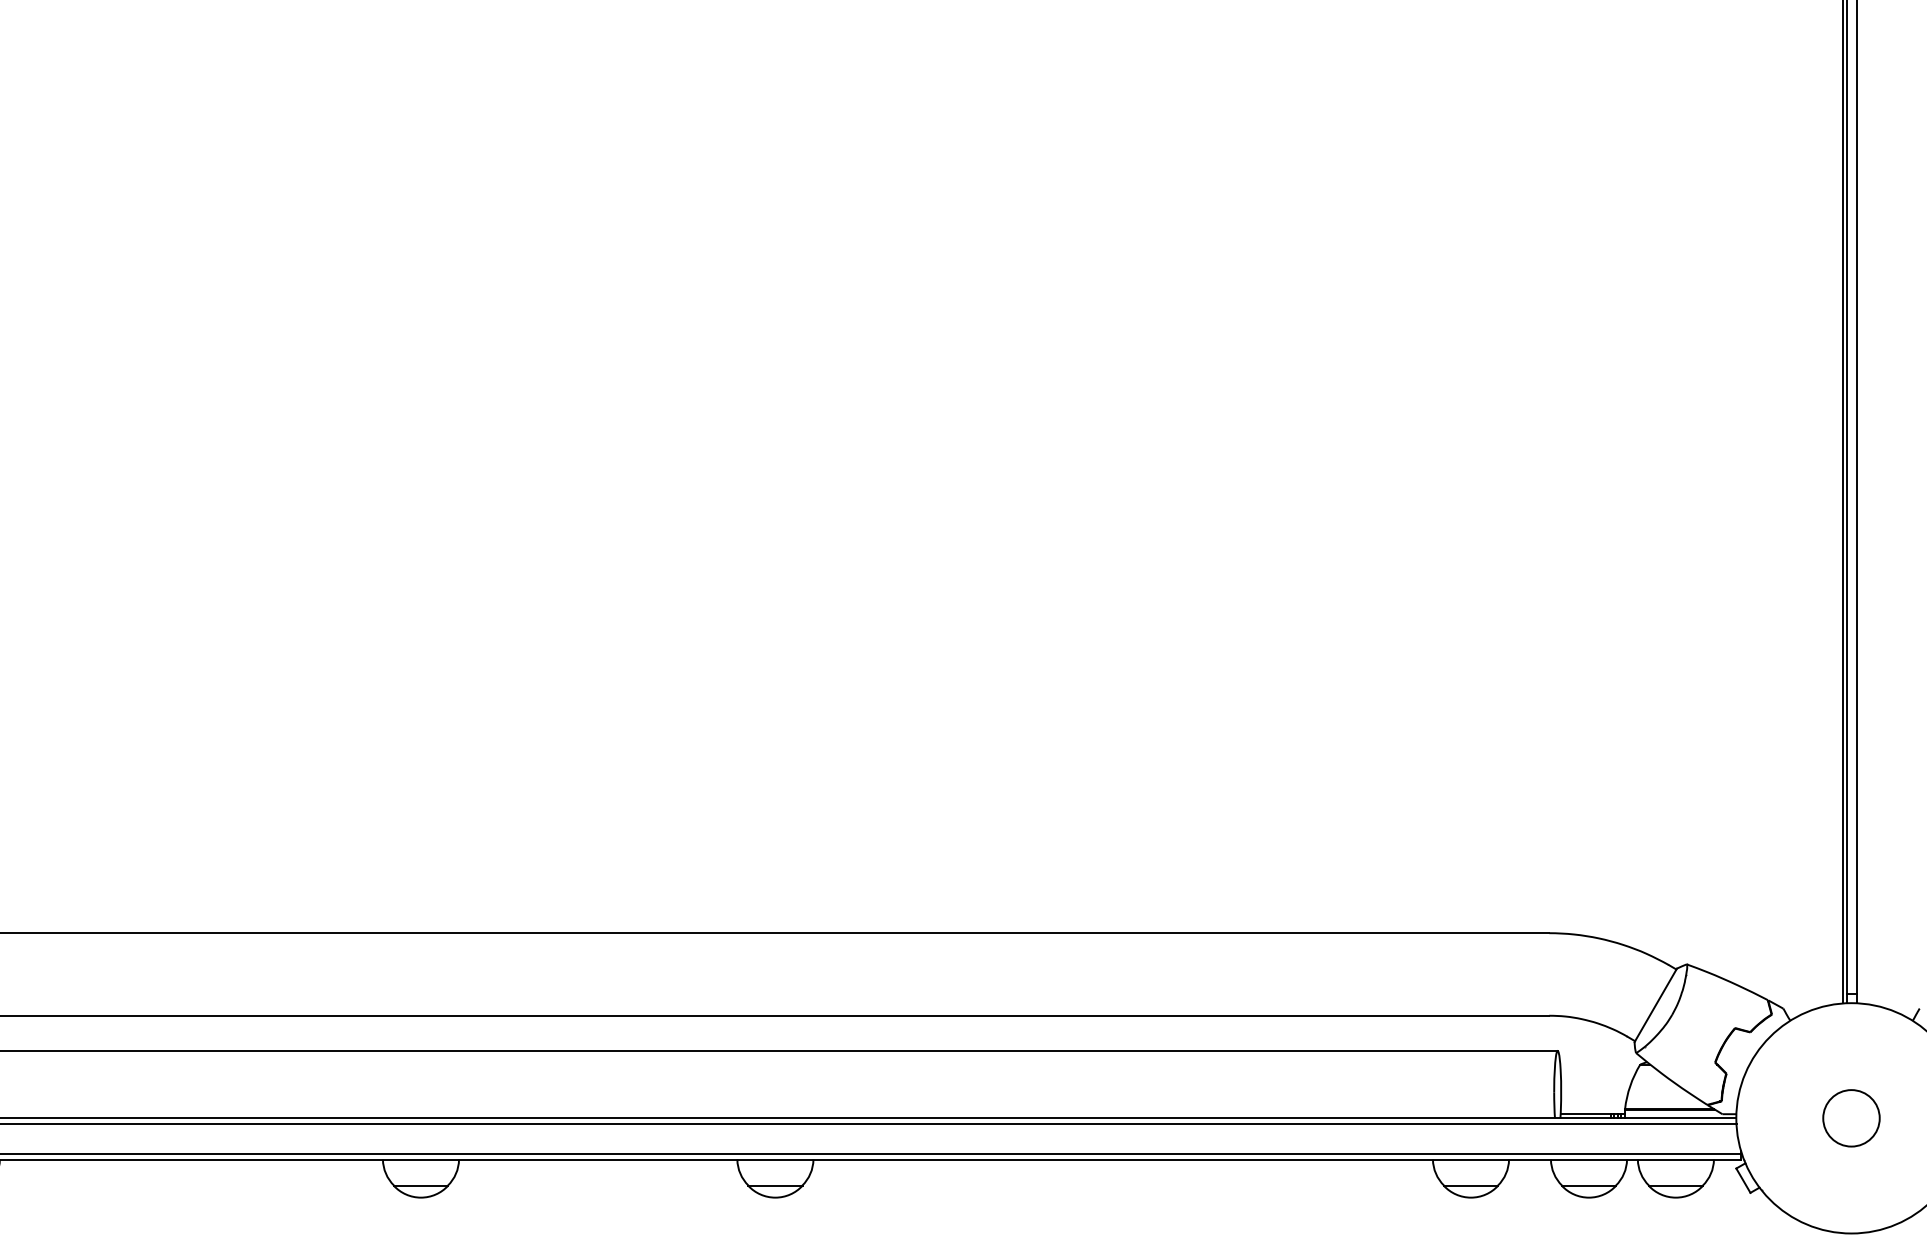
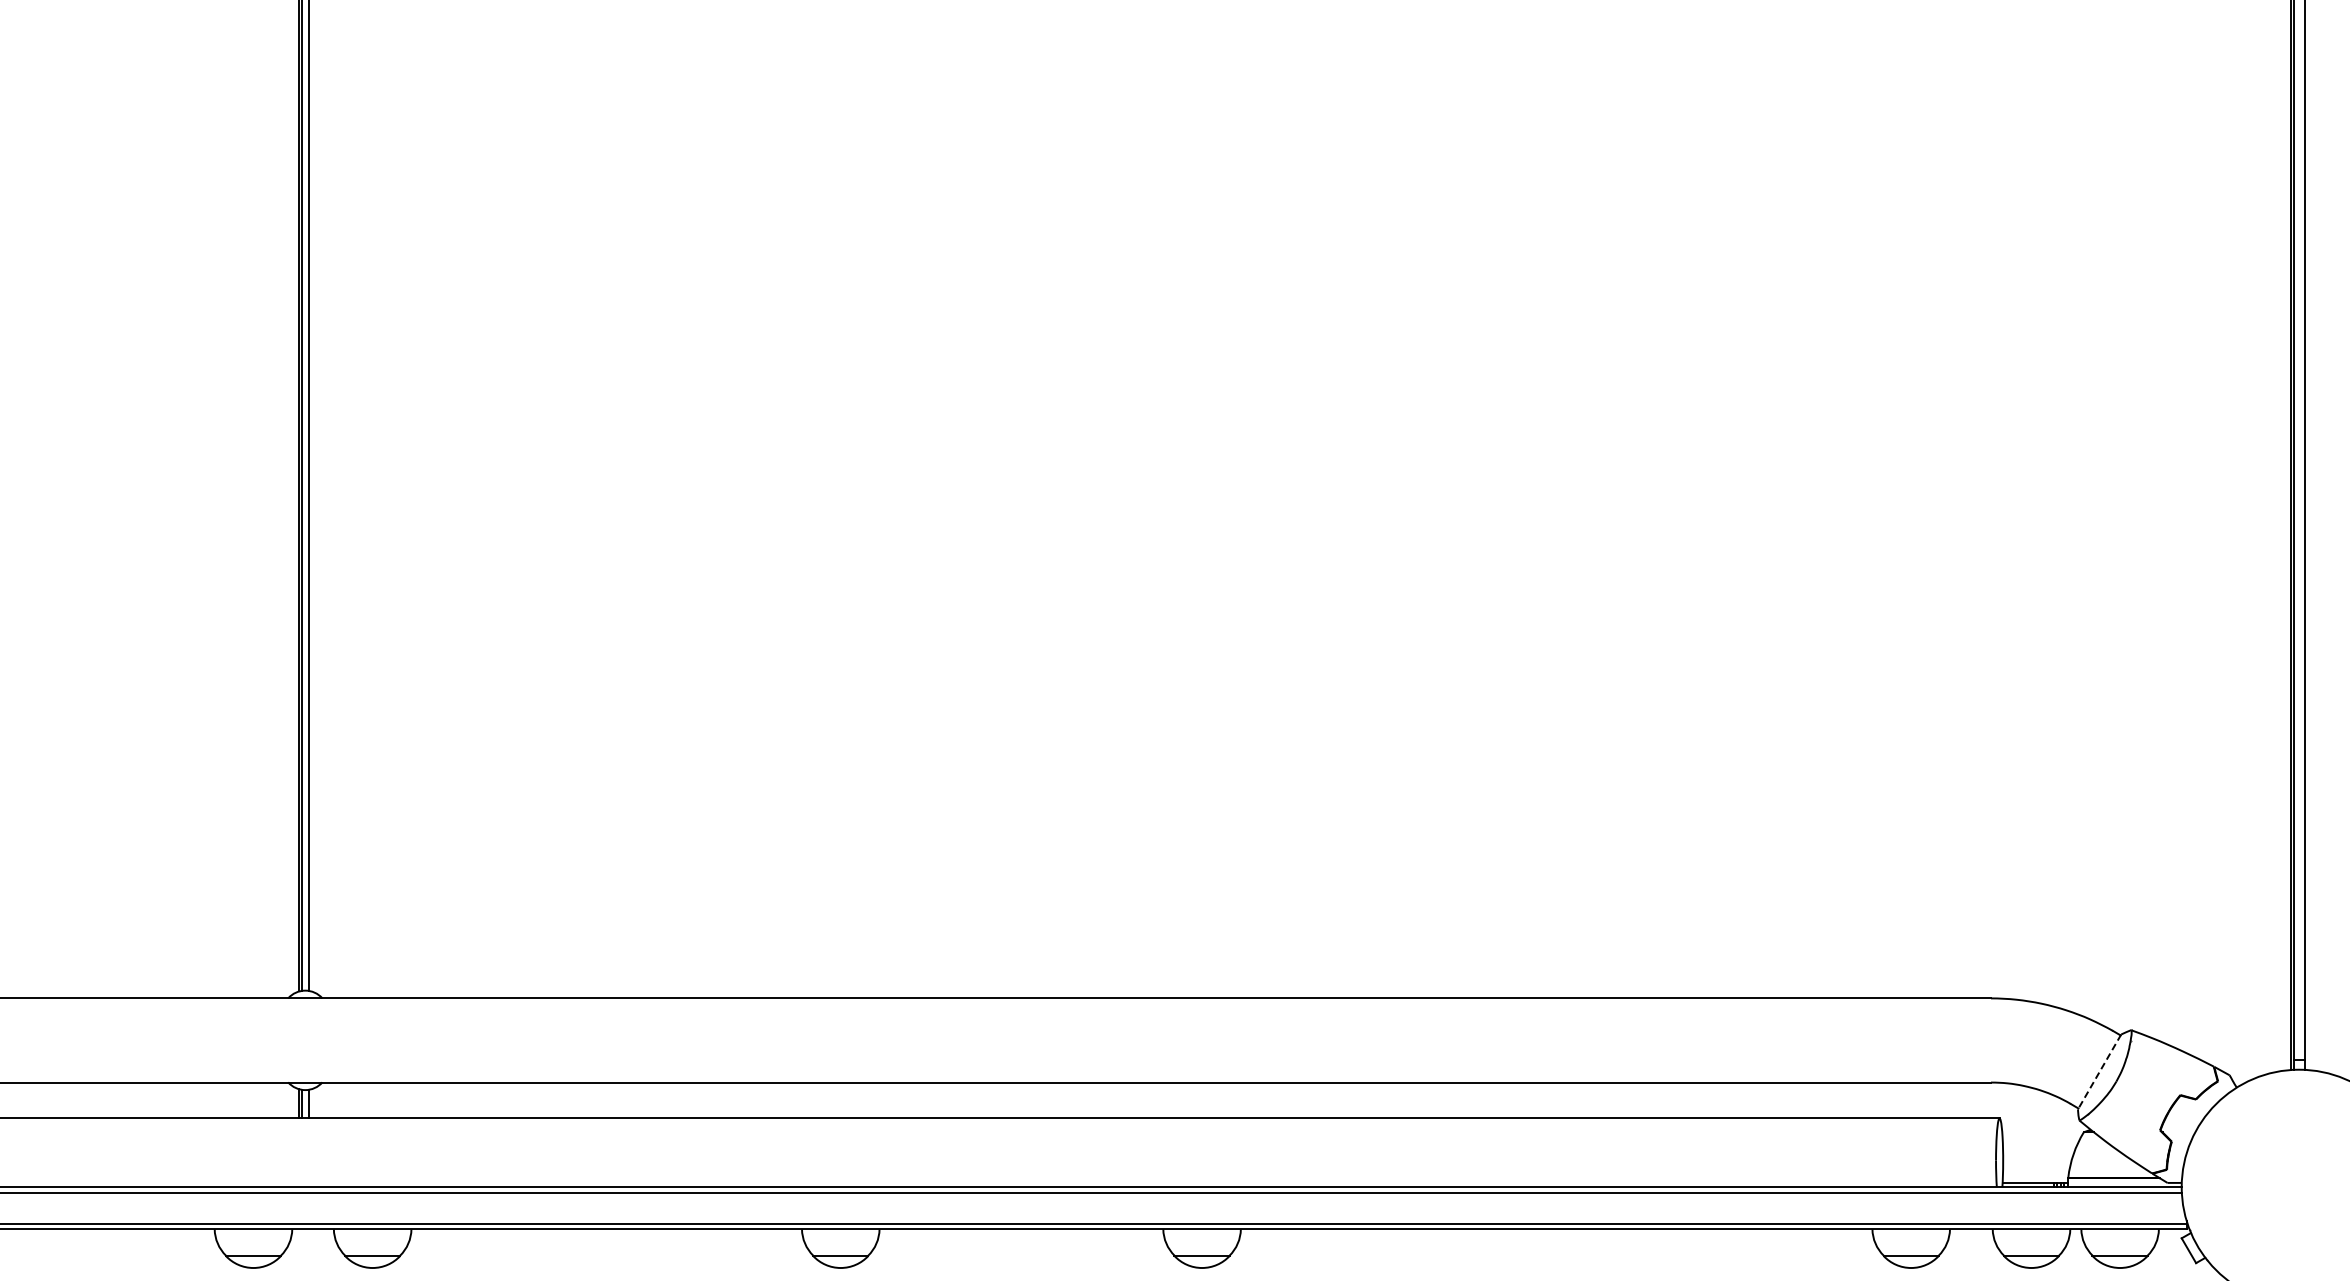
line: (1655, 1005) -> (2099, 1072), solid -> dashed
circle: (1850, 1117) -> (2298, 1186), removed

